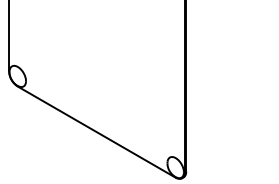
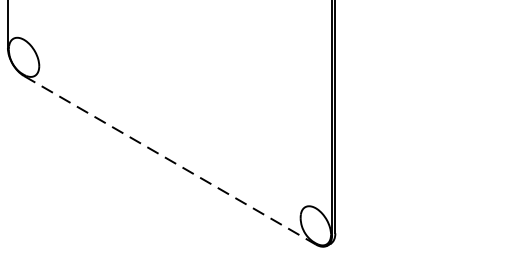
line: (97, 132) -> (171, 160), solid -> dashed

